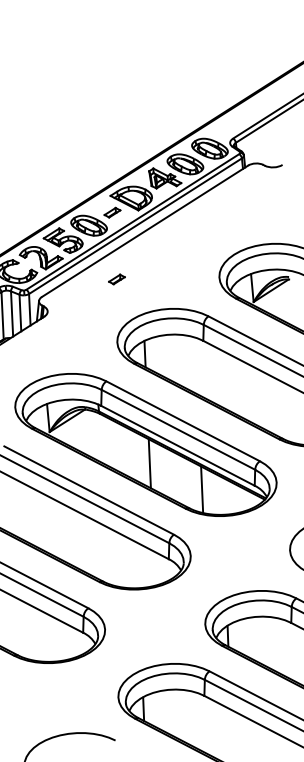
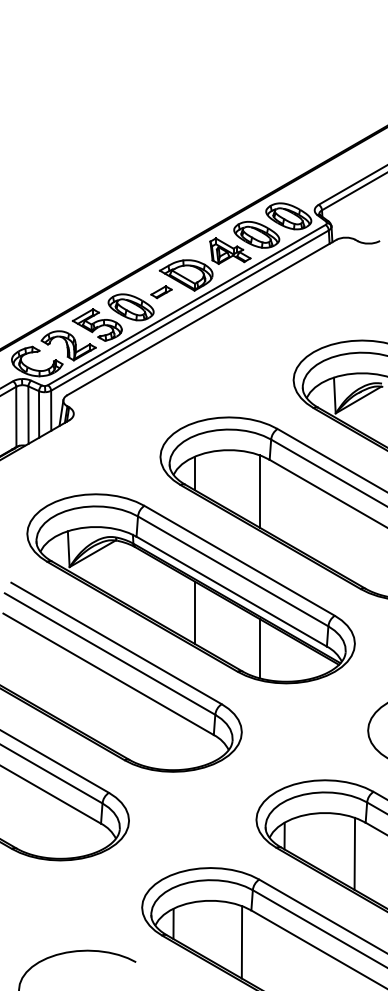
part: (116, 279) -> (163, 377), removed
line: (196, 366) -> (259, 491), added
line: (283, 647) -> (354, 853), added
line: (197, 721) -> (241, 942), added

